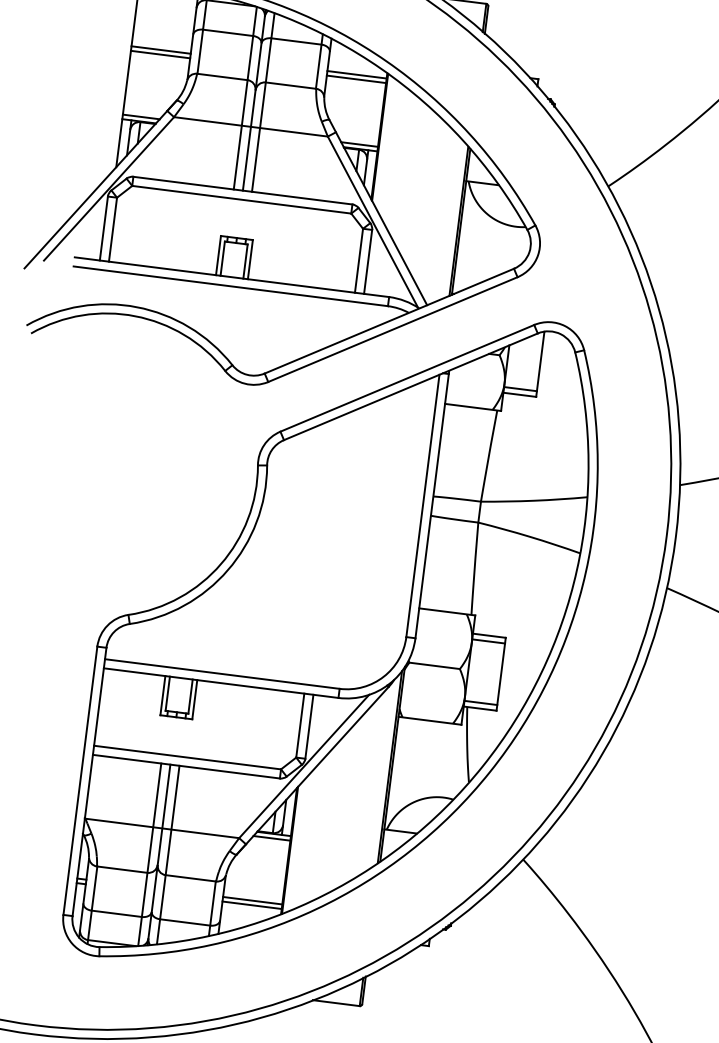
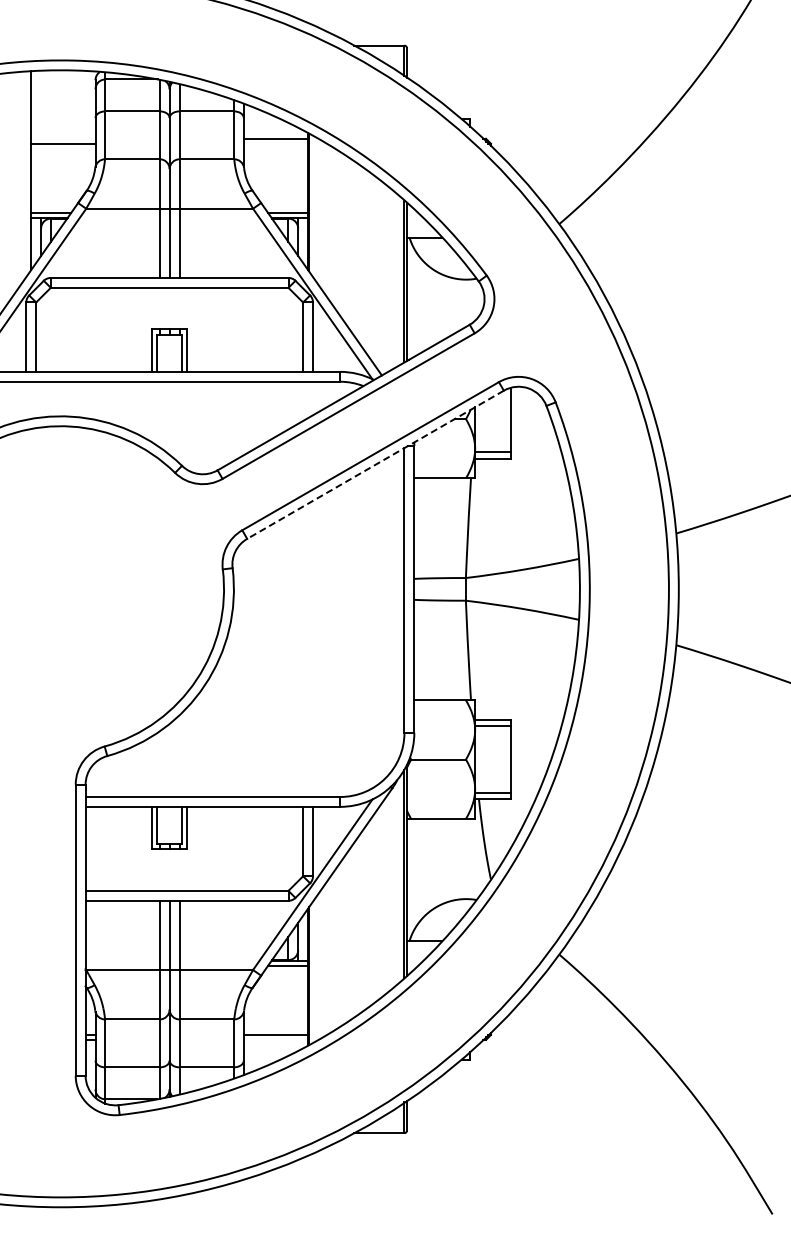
line: (161, 49) -> (63, 138), removed
line: (356, 79) -> (275, 143), removed
line: (410, 387) -> (375, 465), solid -> dashed
line: (251, 904) -> (275, 1039), removed

